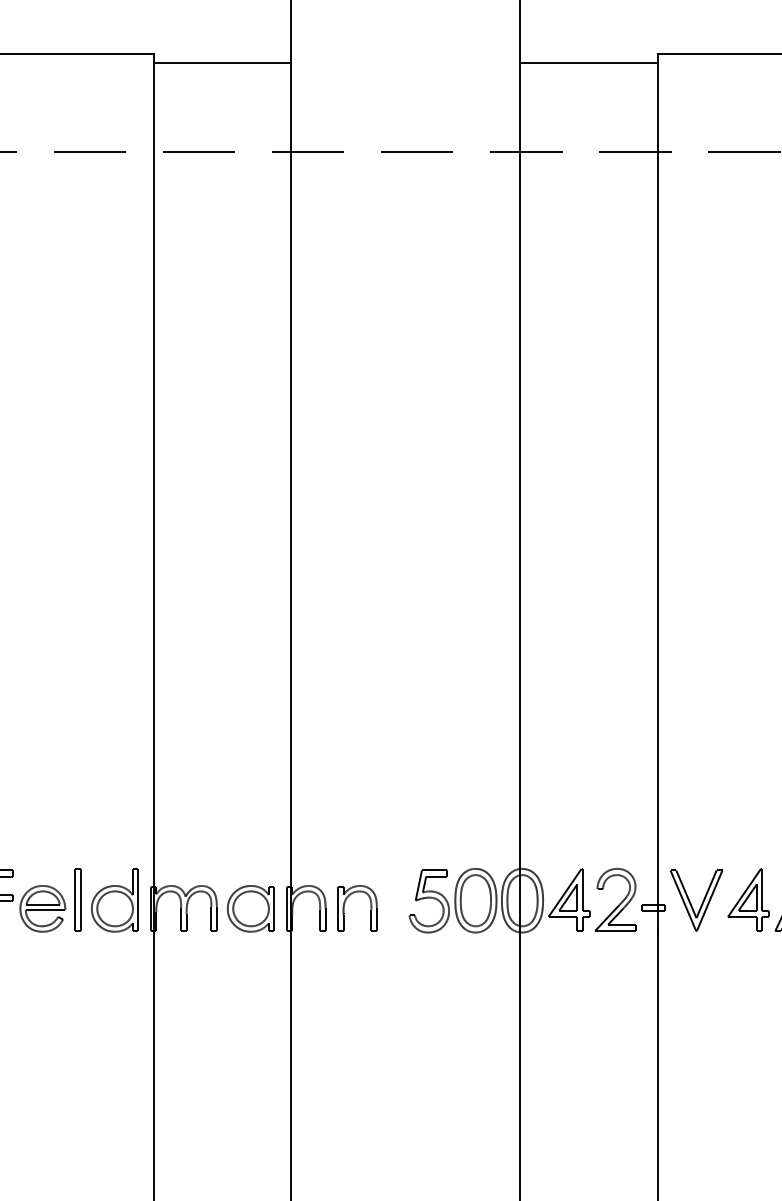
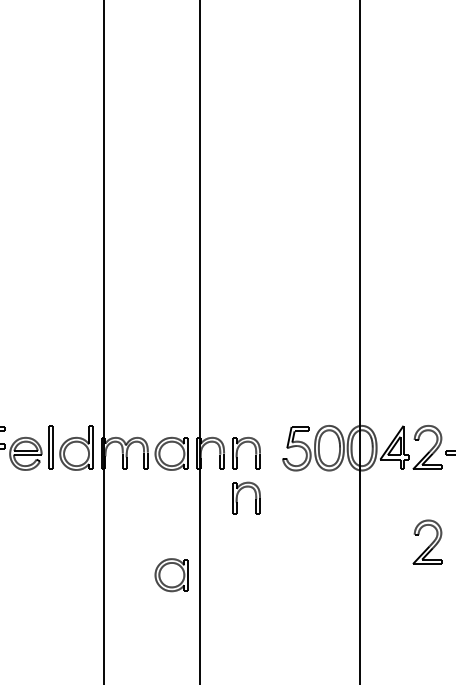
part: (345, 967) -> (238, 495), added
part: (615, 1034) -> (427, 541), added
part: (250, 1081) -> (171, 574), added

